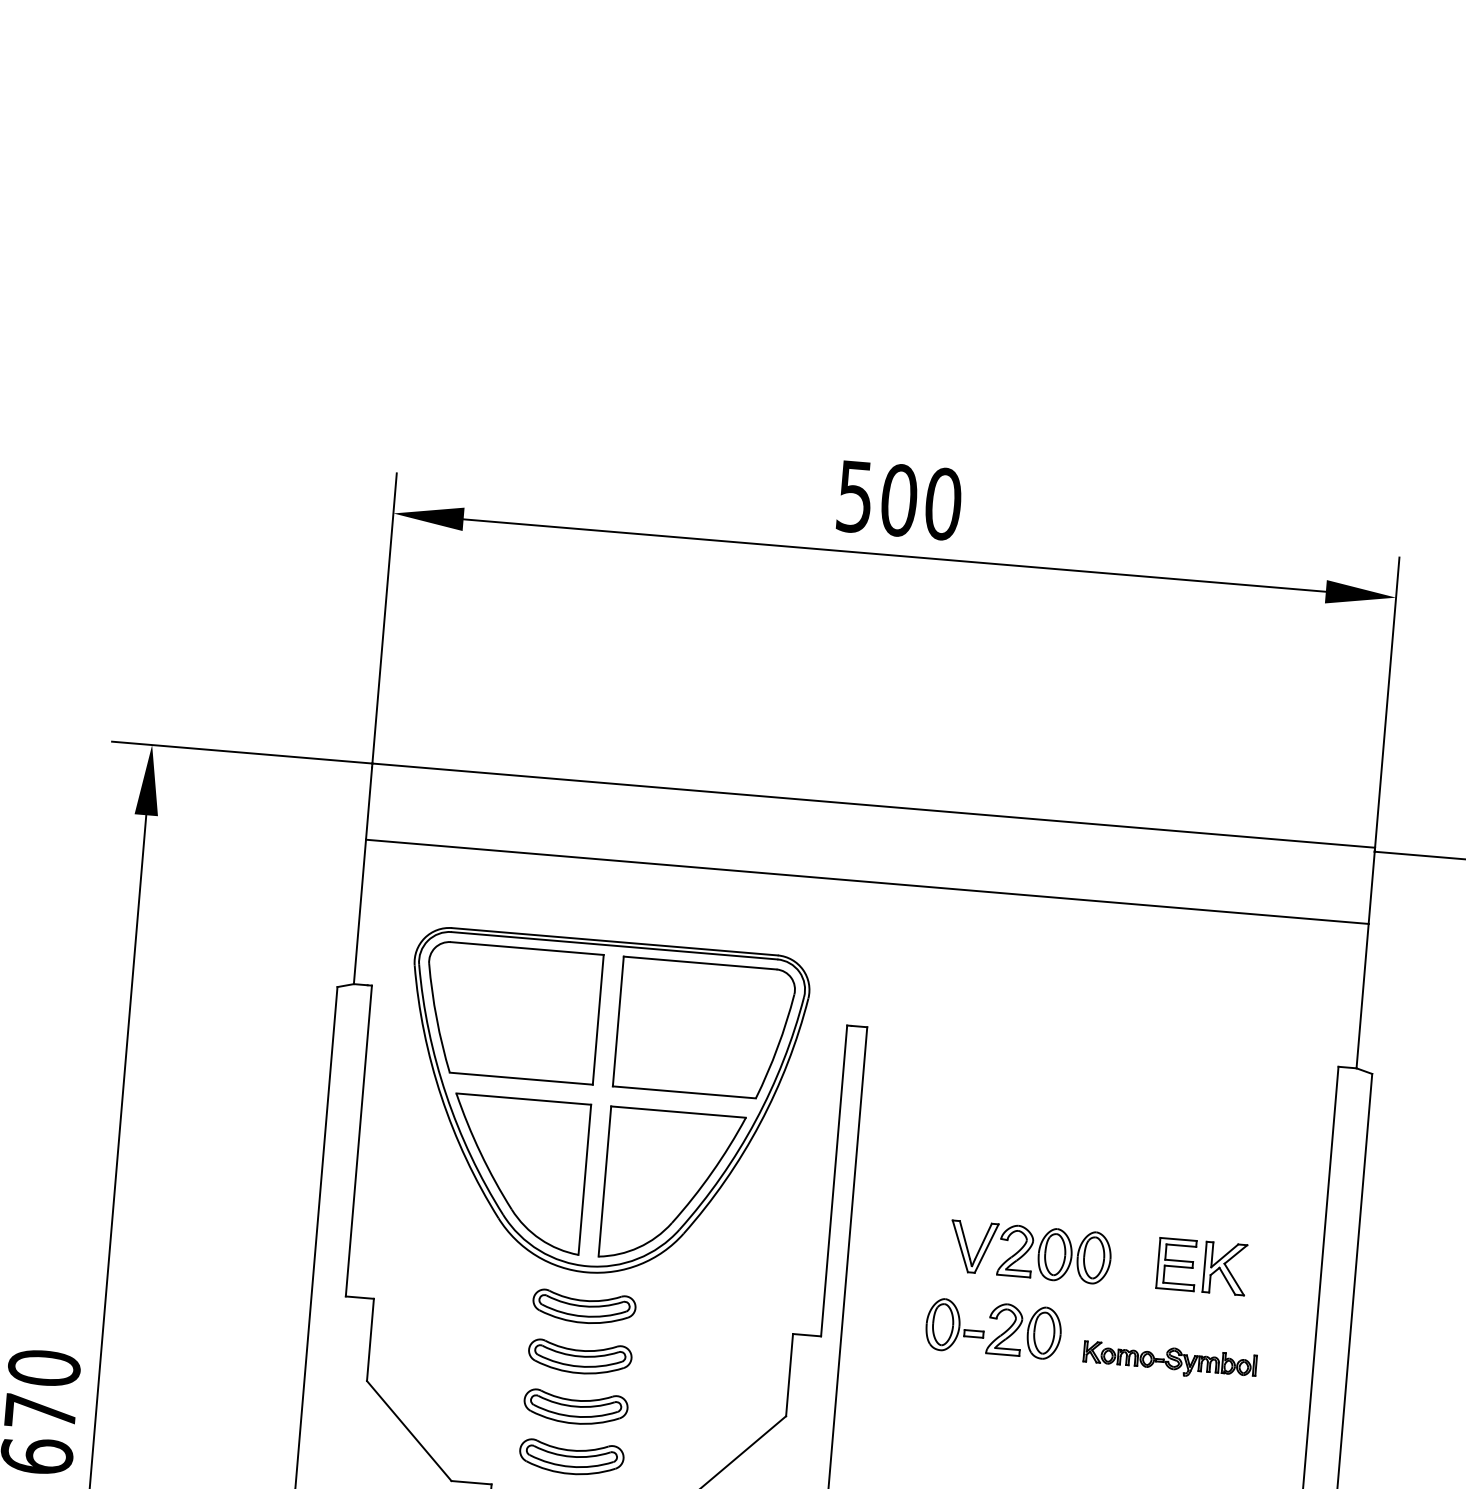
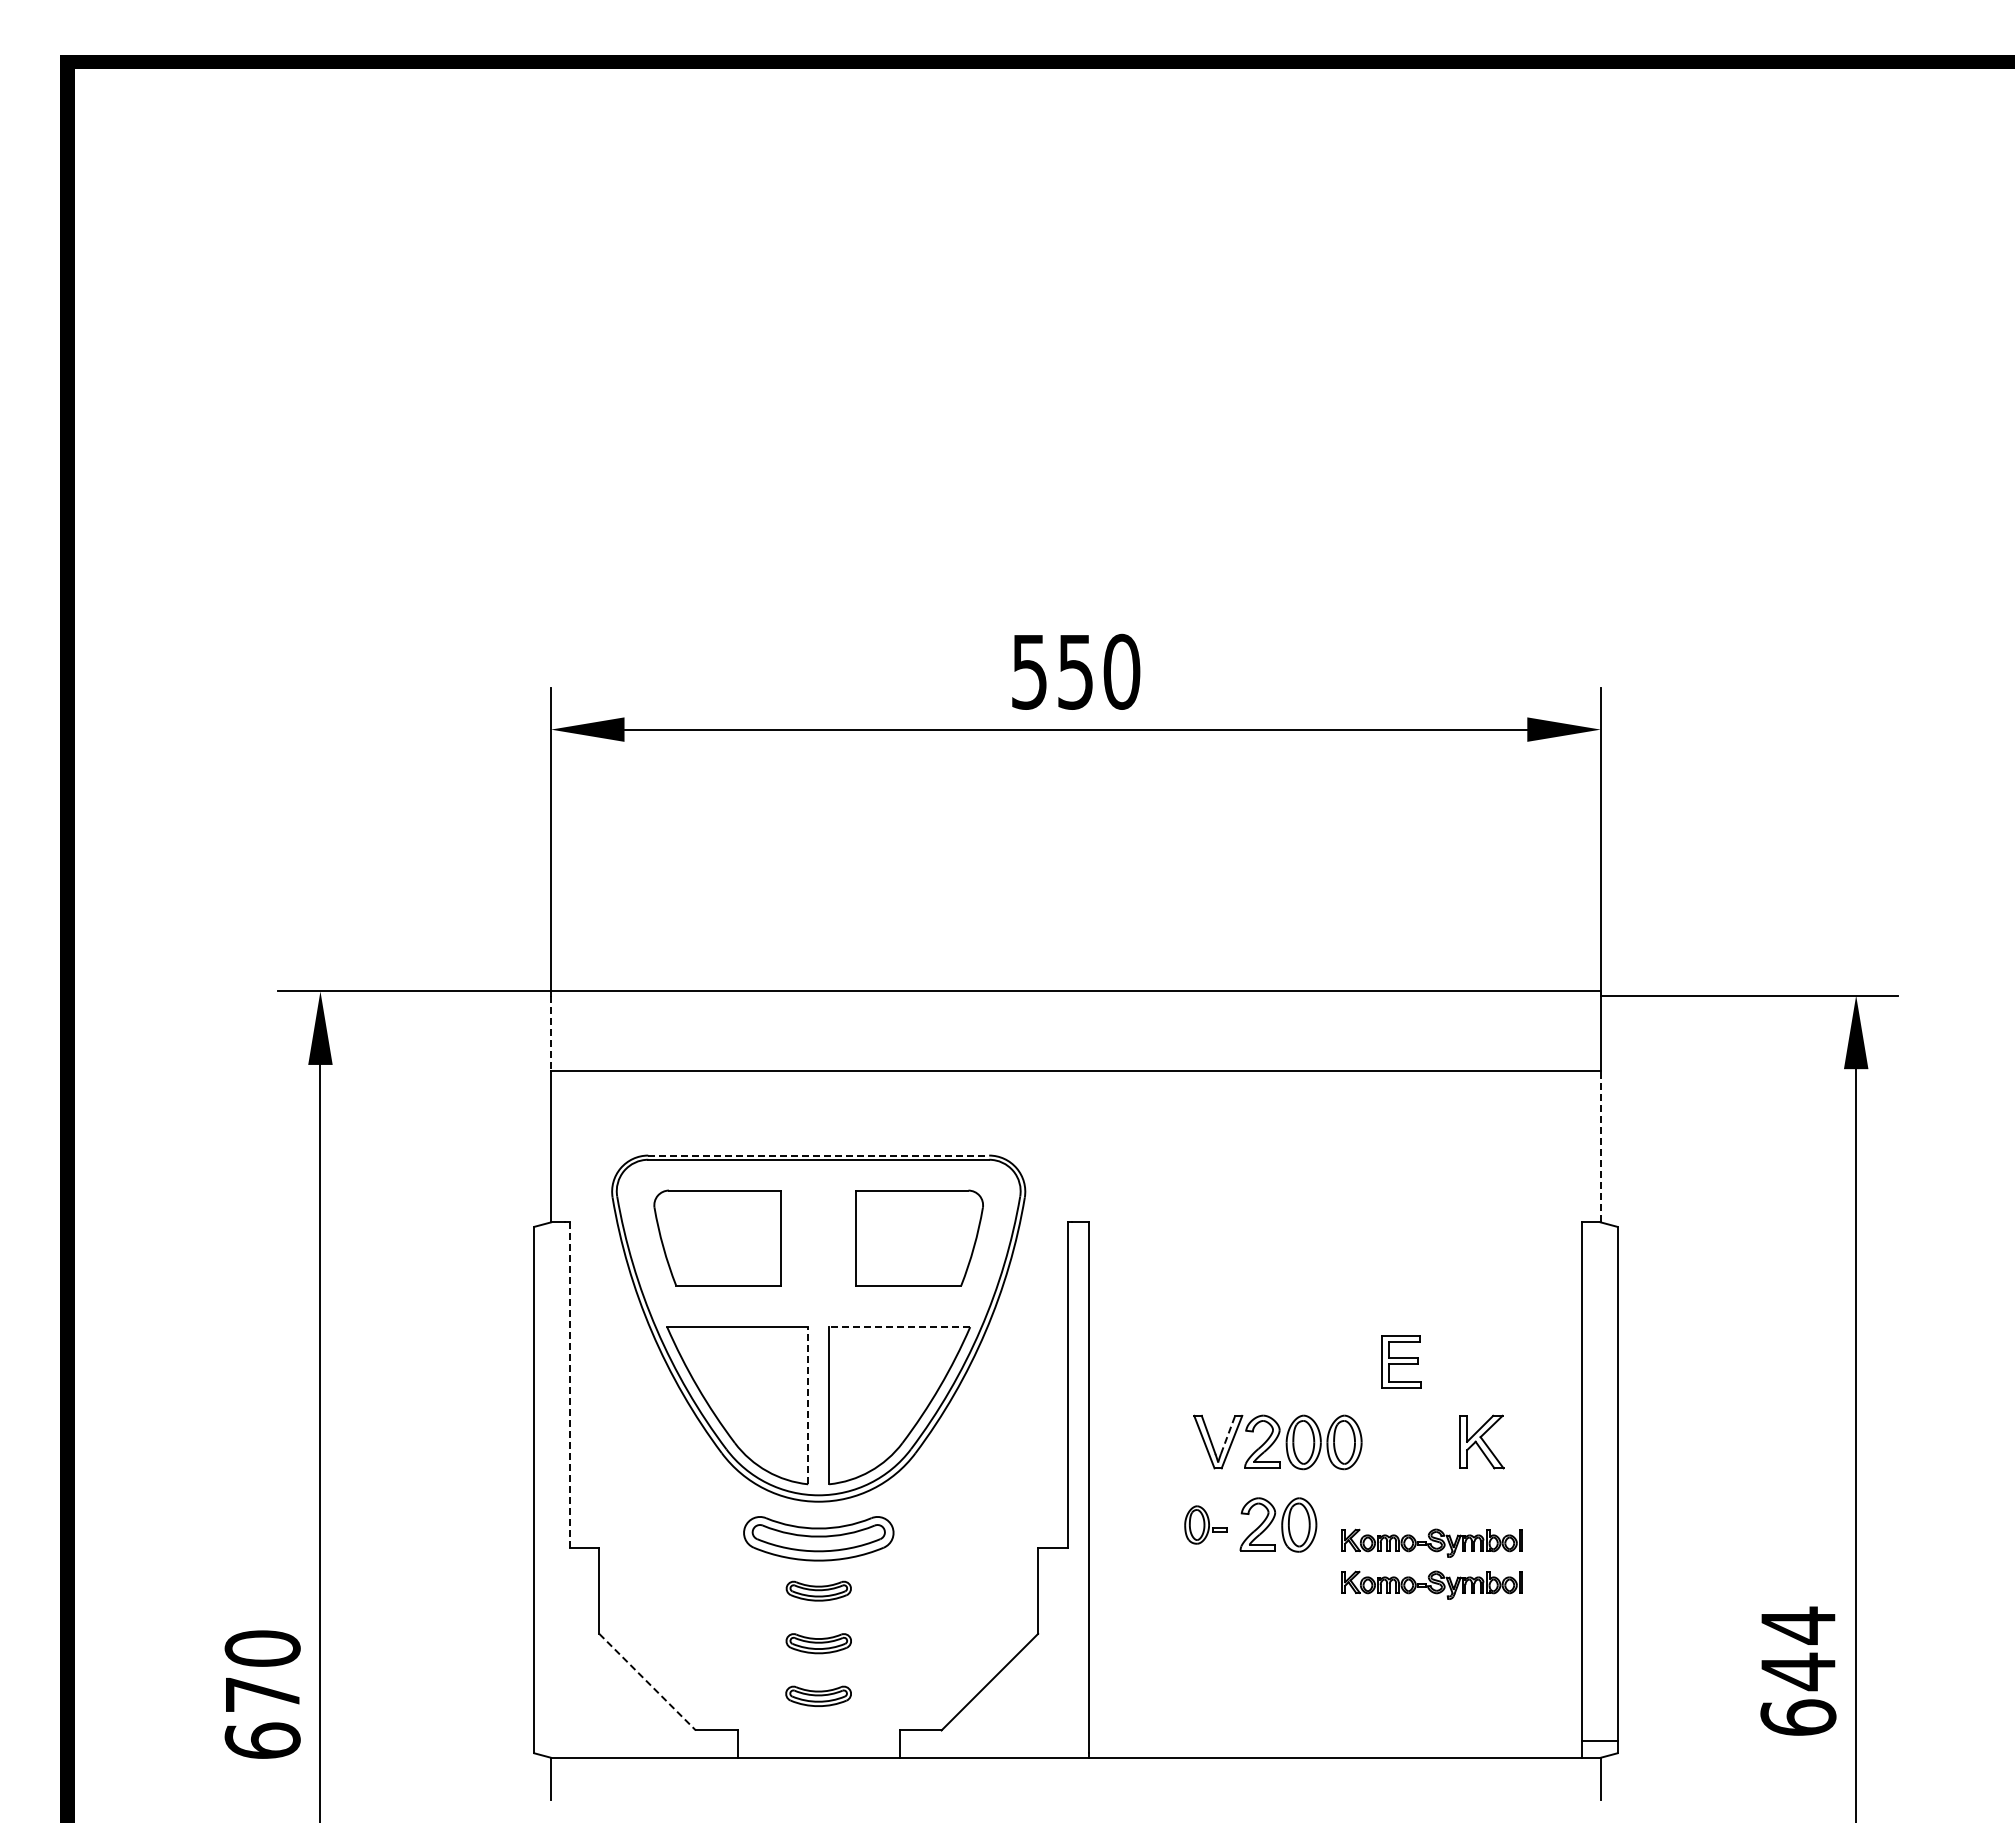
text: (899, 500) -> (1075, 671), 500 -> 550
line: (369, 803) -> (551, 1033), solid -> dashed
line: (615, 941) -> (819, 1155), solid -> dashed
line: (1362, 995) -> (1600, 1146), solid -> dashed
part: (511, 1011) -> (717, 1237), size x0.7
part: (704, 1028) -> (919, 1237), size x0.7
line: (678, 1112) -> (899, 1327), solid -> dashed
line: (358, 1141) -> (569, 1385), solid -> dashed
line: (585, 1179) -> (808, 1405), solid -> dashed
line: (983, 1241) -> (1228, 1434), solid -> dashed
part: (1177, 1264) -> (1401, 1361), moved
part: (584, 1307) -> (818, 1538), size x1.4
part: (954, 1325) -> (1205, 1524), size x0.7
part: (579, 1357) -> (818, 1590), size x0.6
part: (1165, 1400) -> (1431, 1584), added
part: (575, 1407) -> (818, 1643), size x0.6
line: (409, 1431) -> (647, 1682), solid -> dashed
part: (571, 1458) -> (818, 1696), size x0.6

